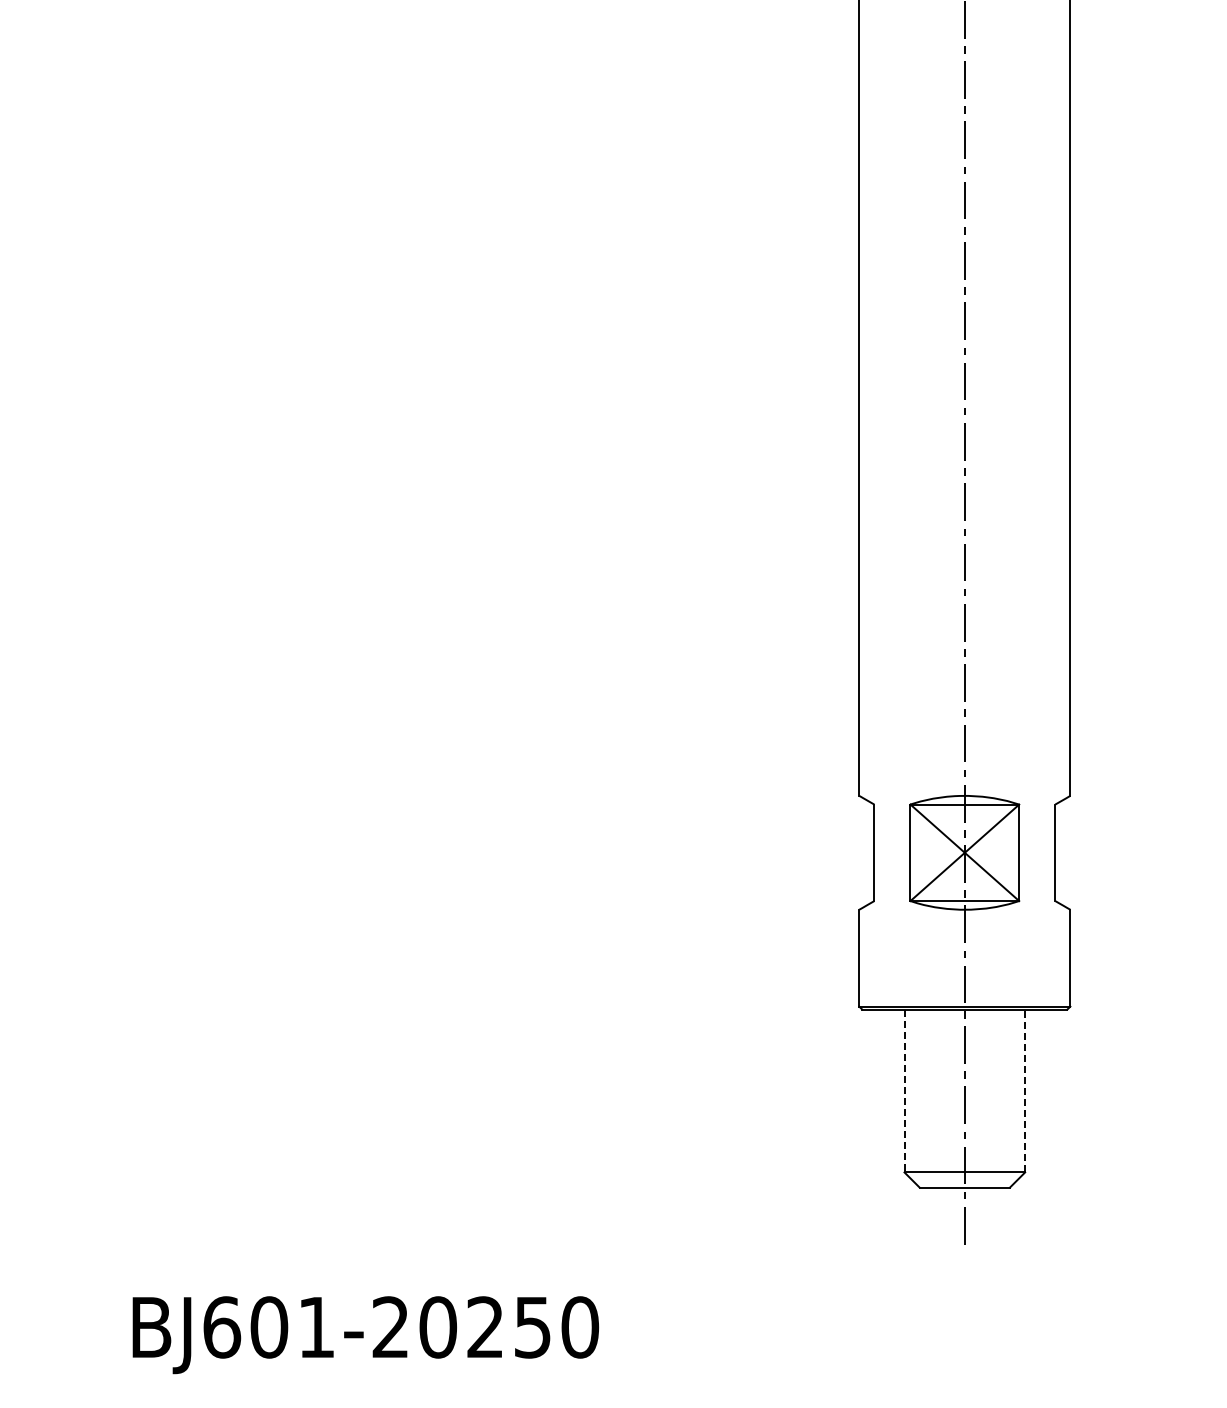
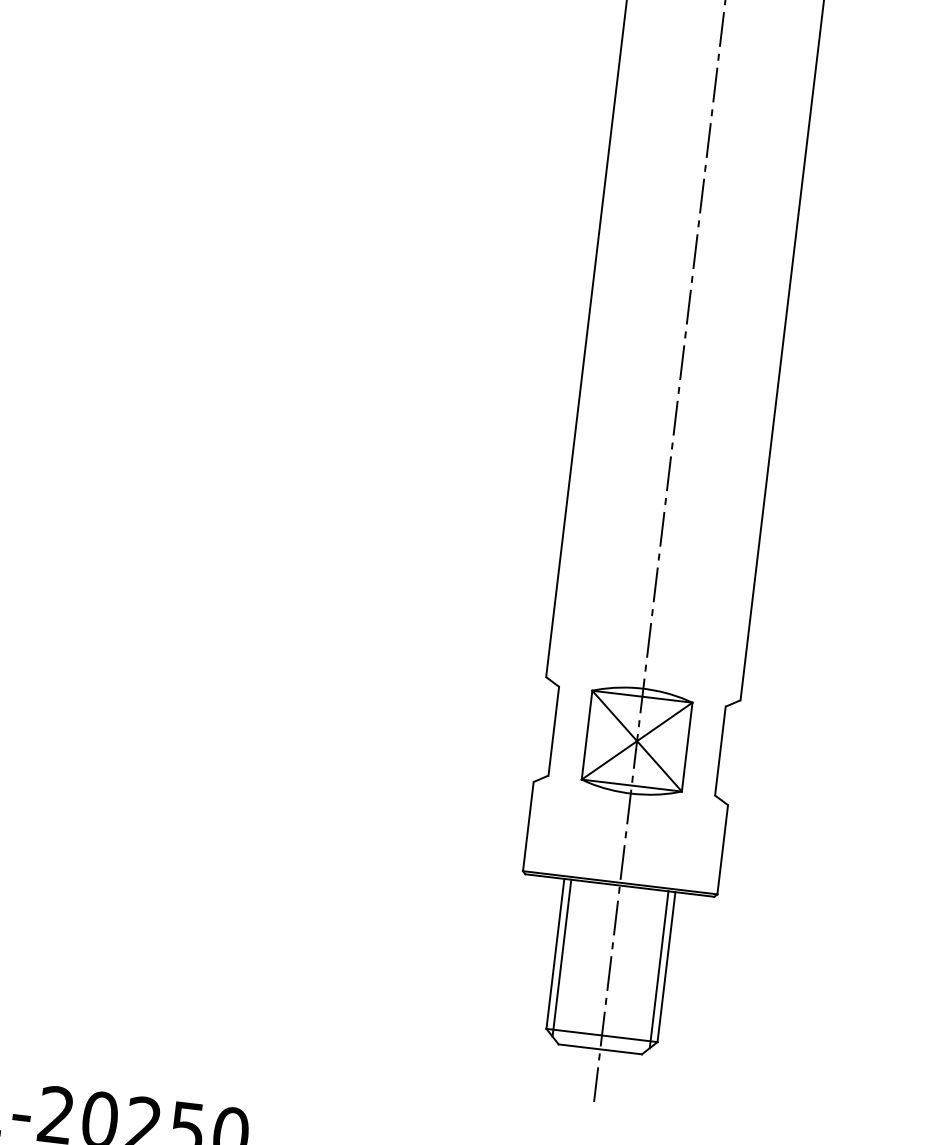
line: (1025, 1090) -> (666, 966), dashed -> solid
line: (904, 1091) -> (555, 954), dashed -> solid
line: (912, 1094) -> (562, 957), added
line: (1017, 1094) -> (659, 969), added

